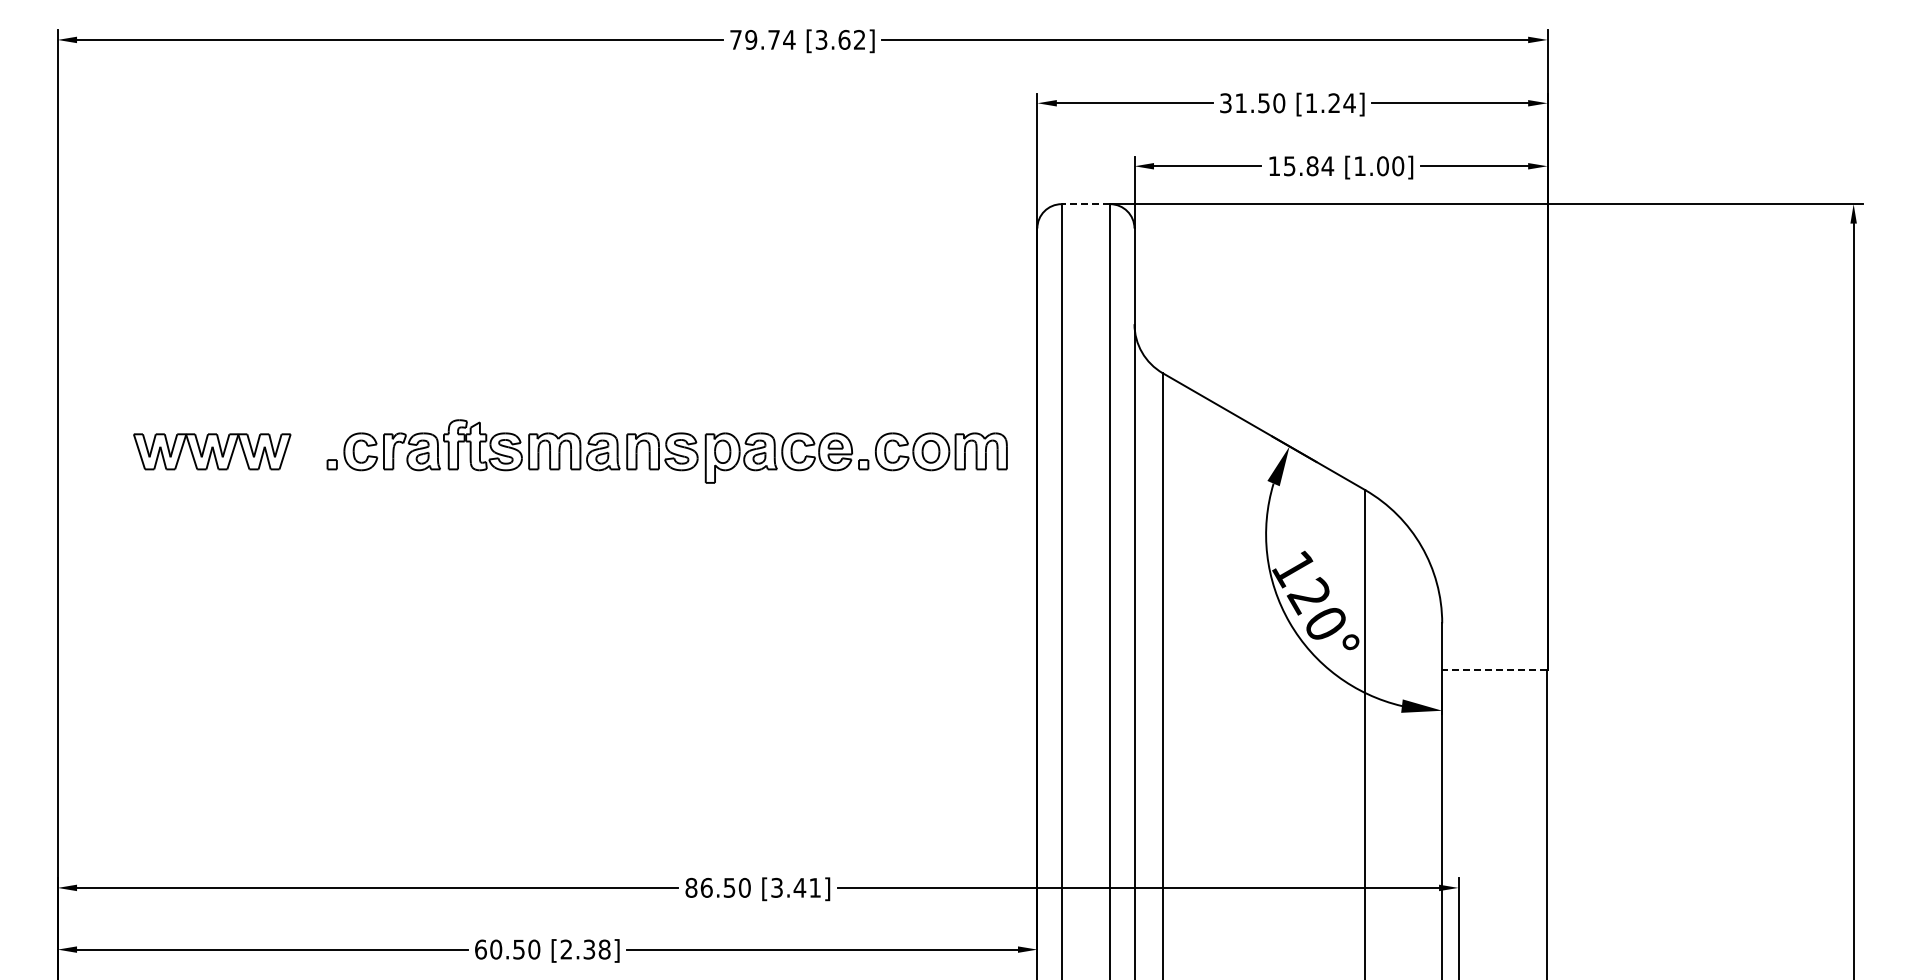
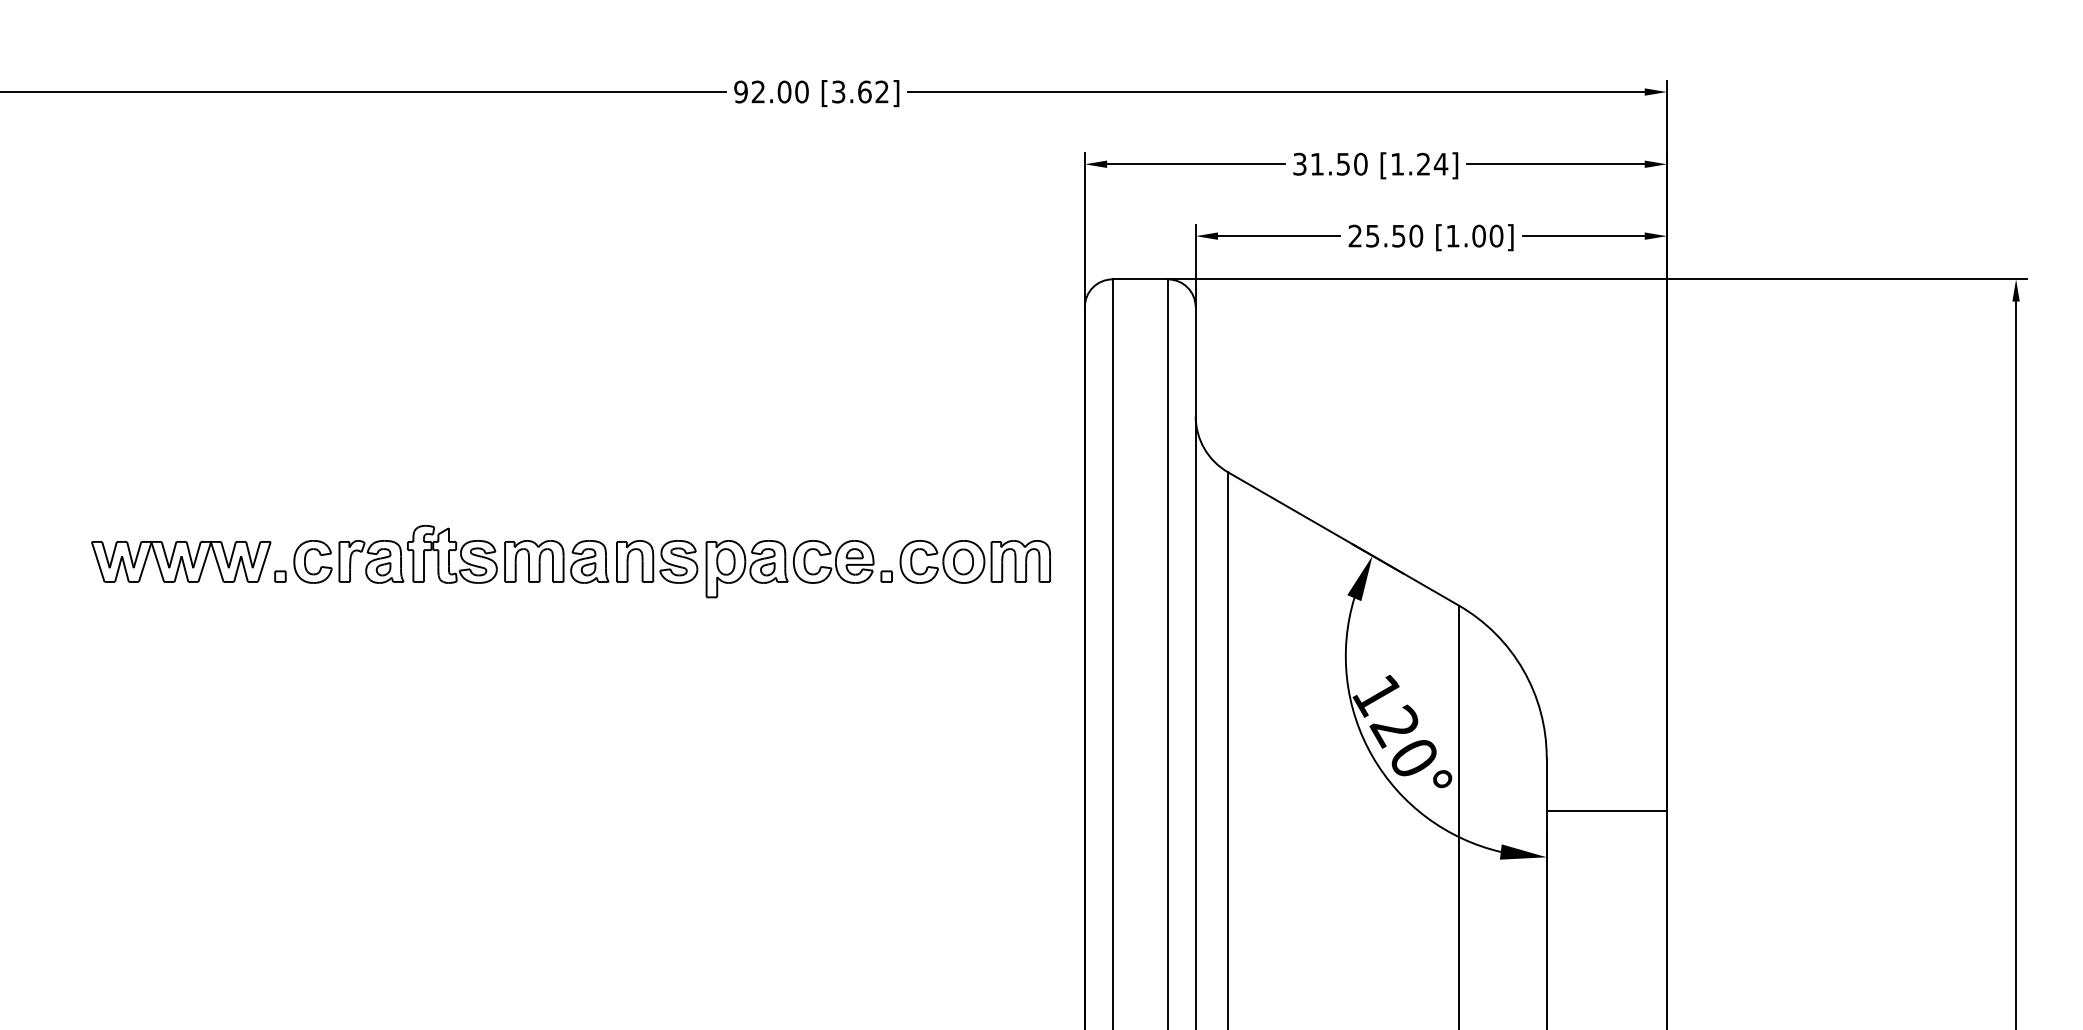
text: (762, 39) -> (771, 91), 79.74 -> 92.00
text: (1301, 166) -> (1386, 236), 15.84 -> 25.50
line: (1085, 204) -> (1139, 279), dashed -> solid
part: (212, 451) -> (181, 561), moved
line: (1494, 669) -> (1606, 810), dashed -> solid

